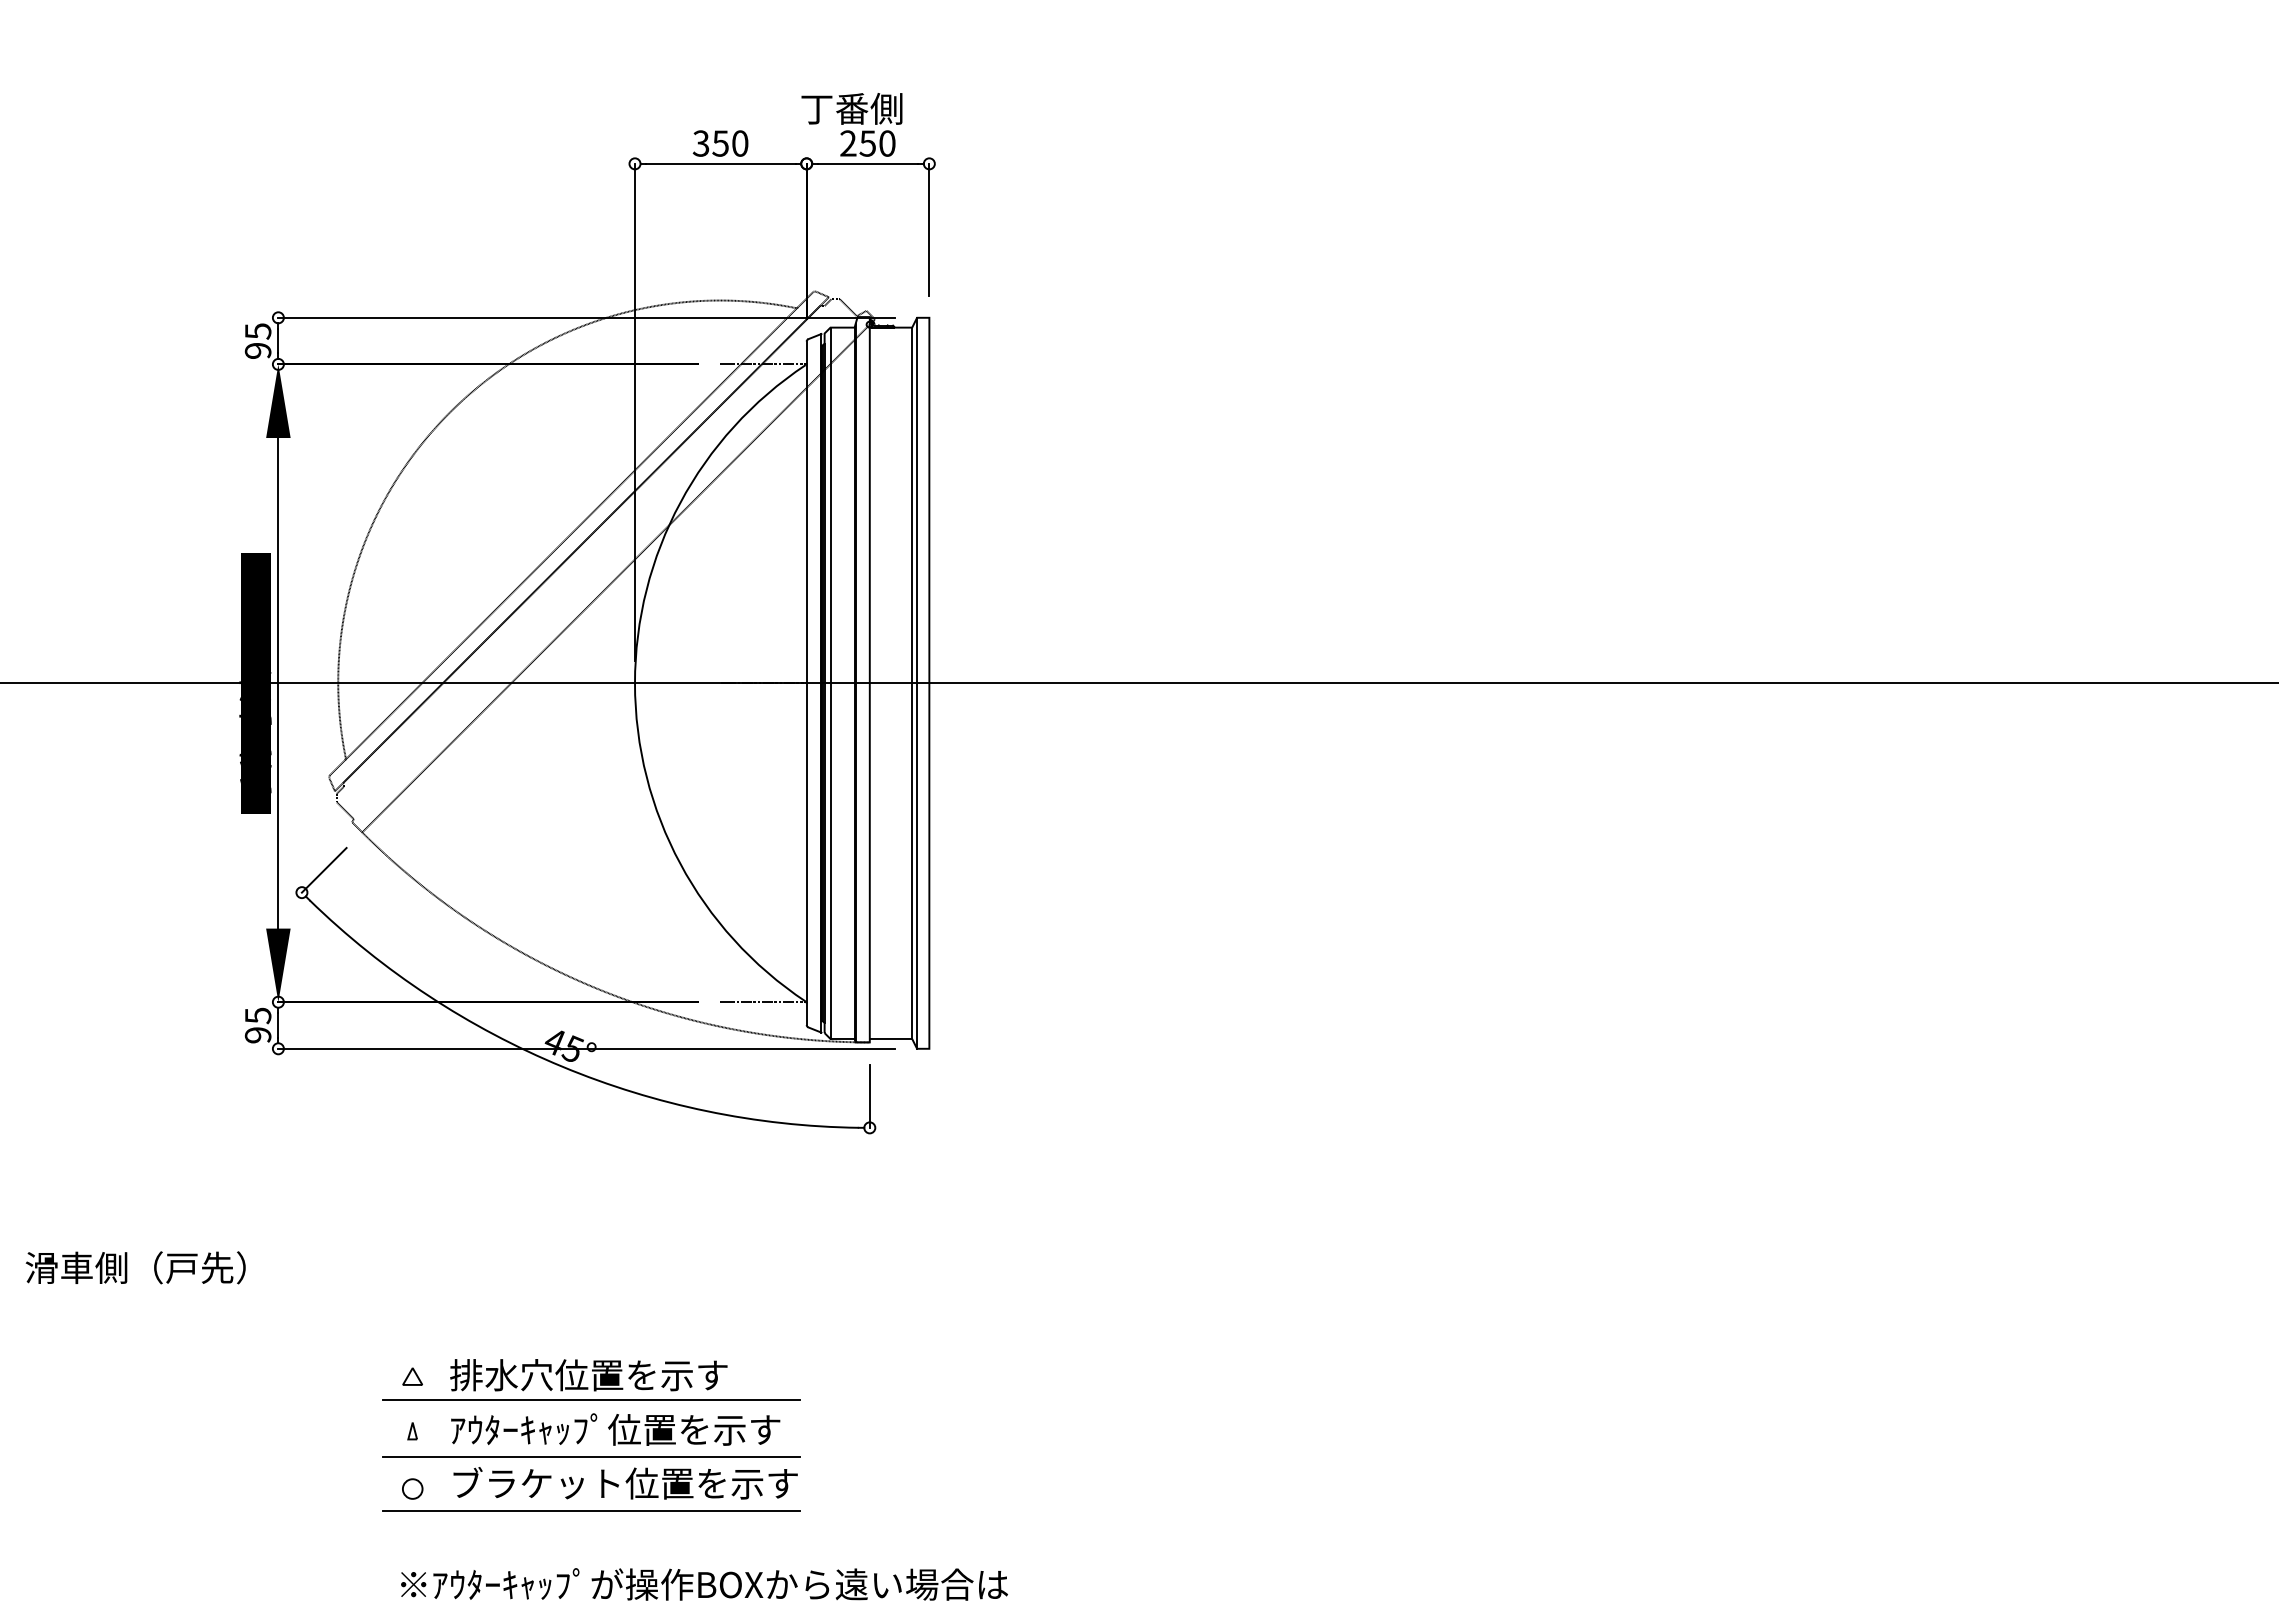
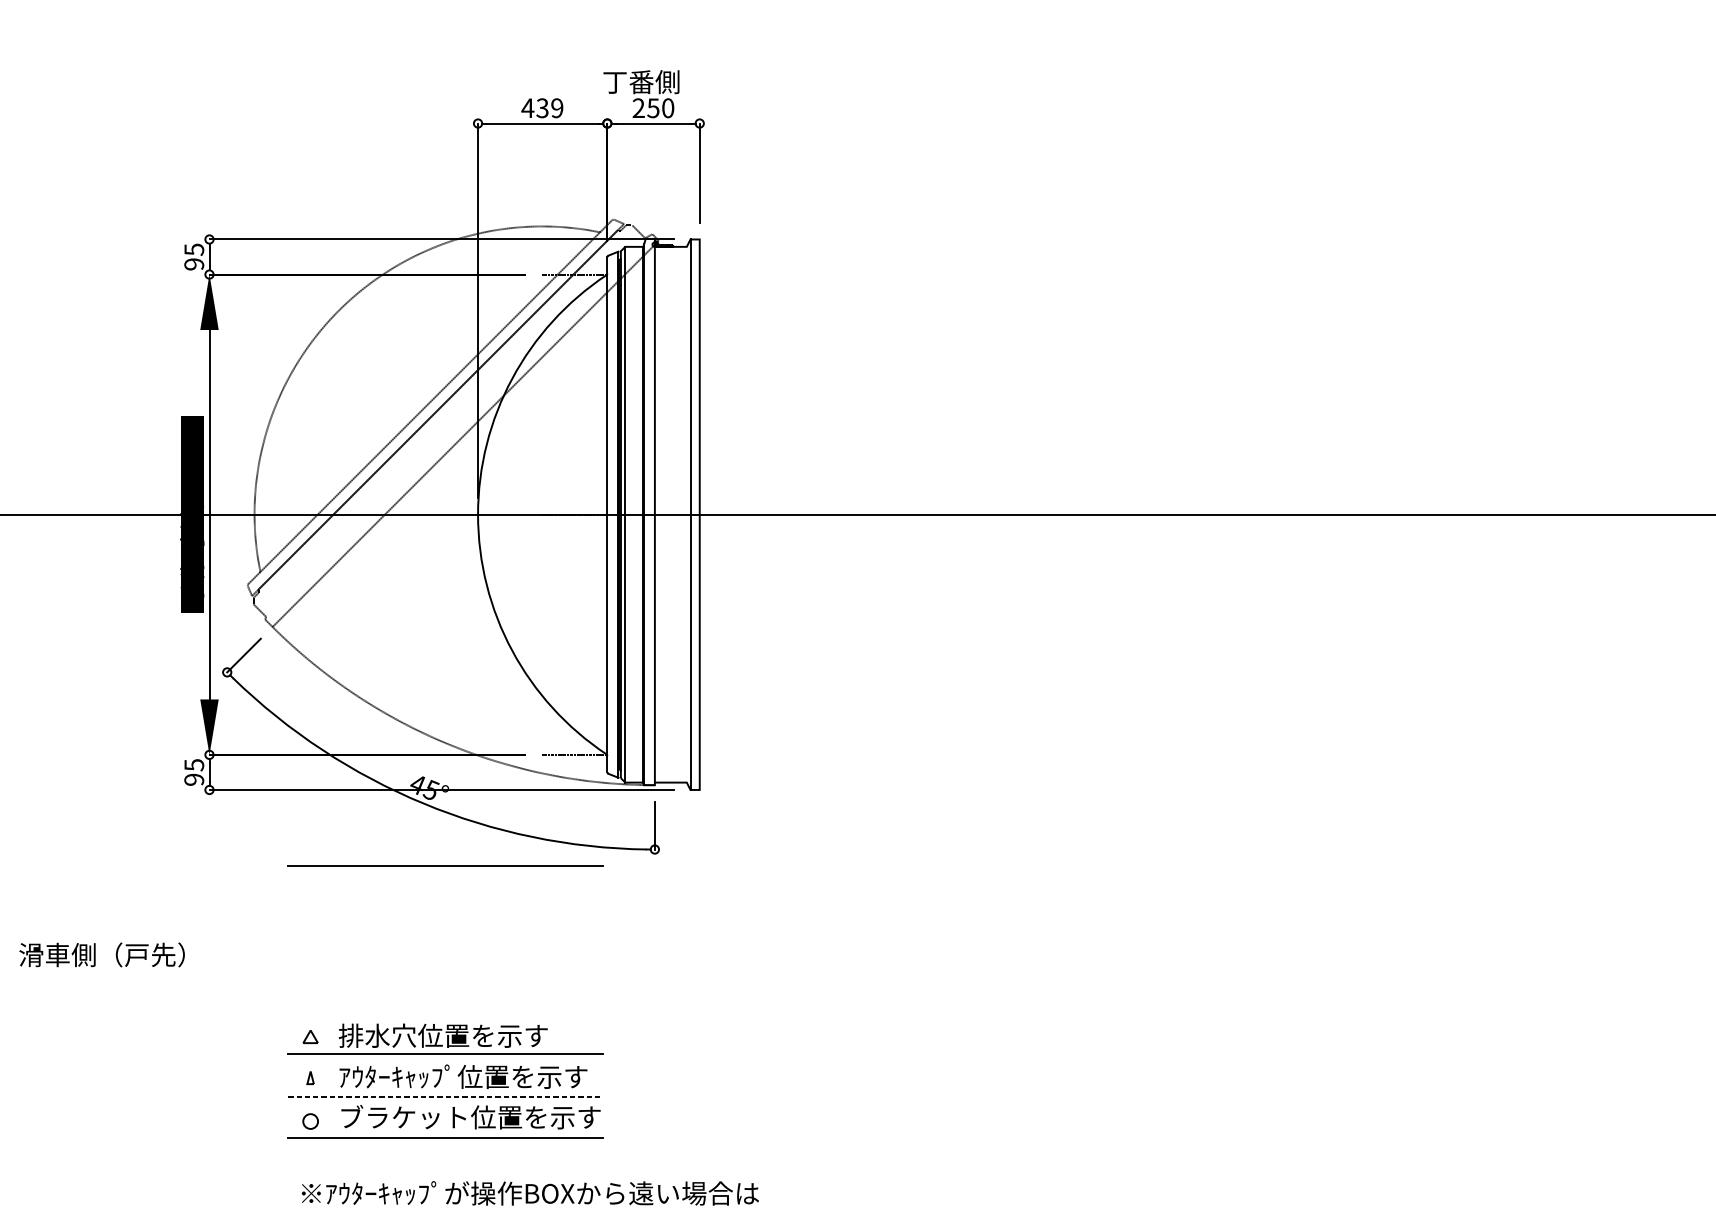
text: (720, 143) -> (542, 108), 350 -> 439
line: (912, 682) -> (687, 514), removed
line: (591, 1149) -> (445, 865), added
line: (591, 1456) -> (445, 1097), solid -> dashed

